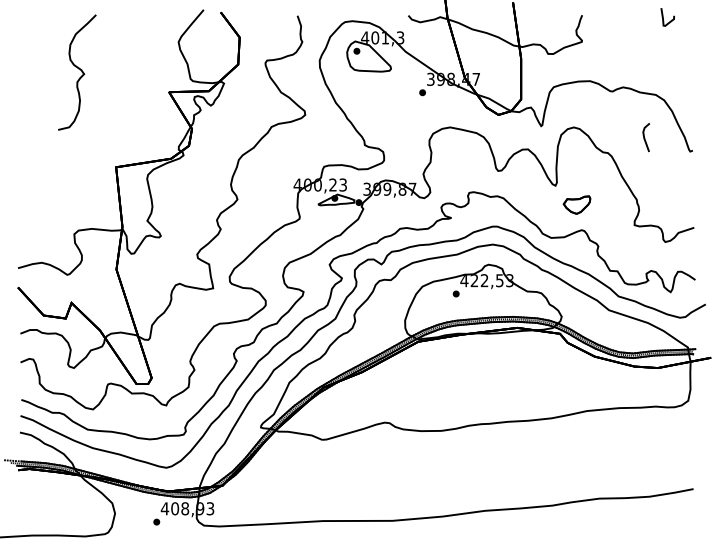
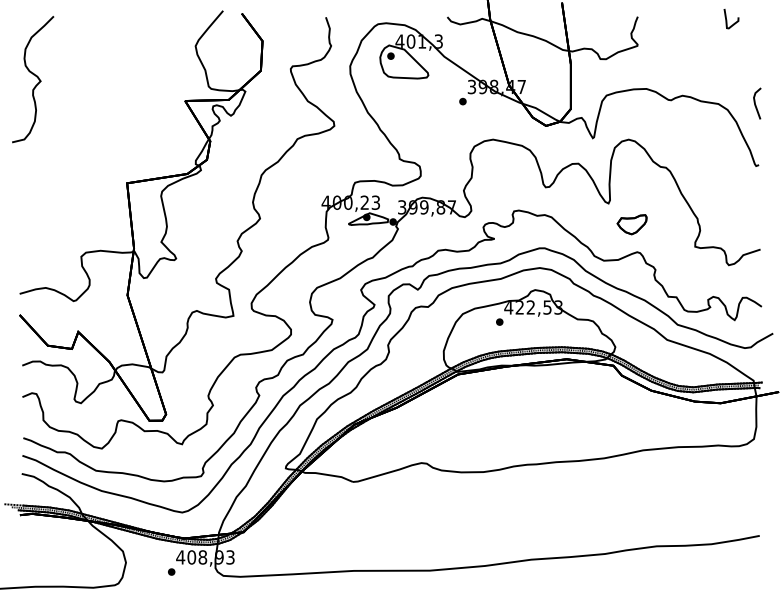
curve: (78, 69) -> (34, 76), moved
line: (645, 138) -> (756, 104), moved

